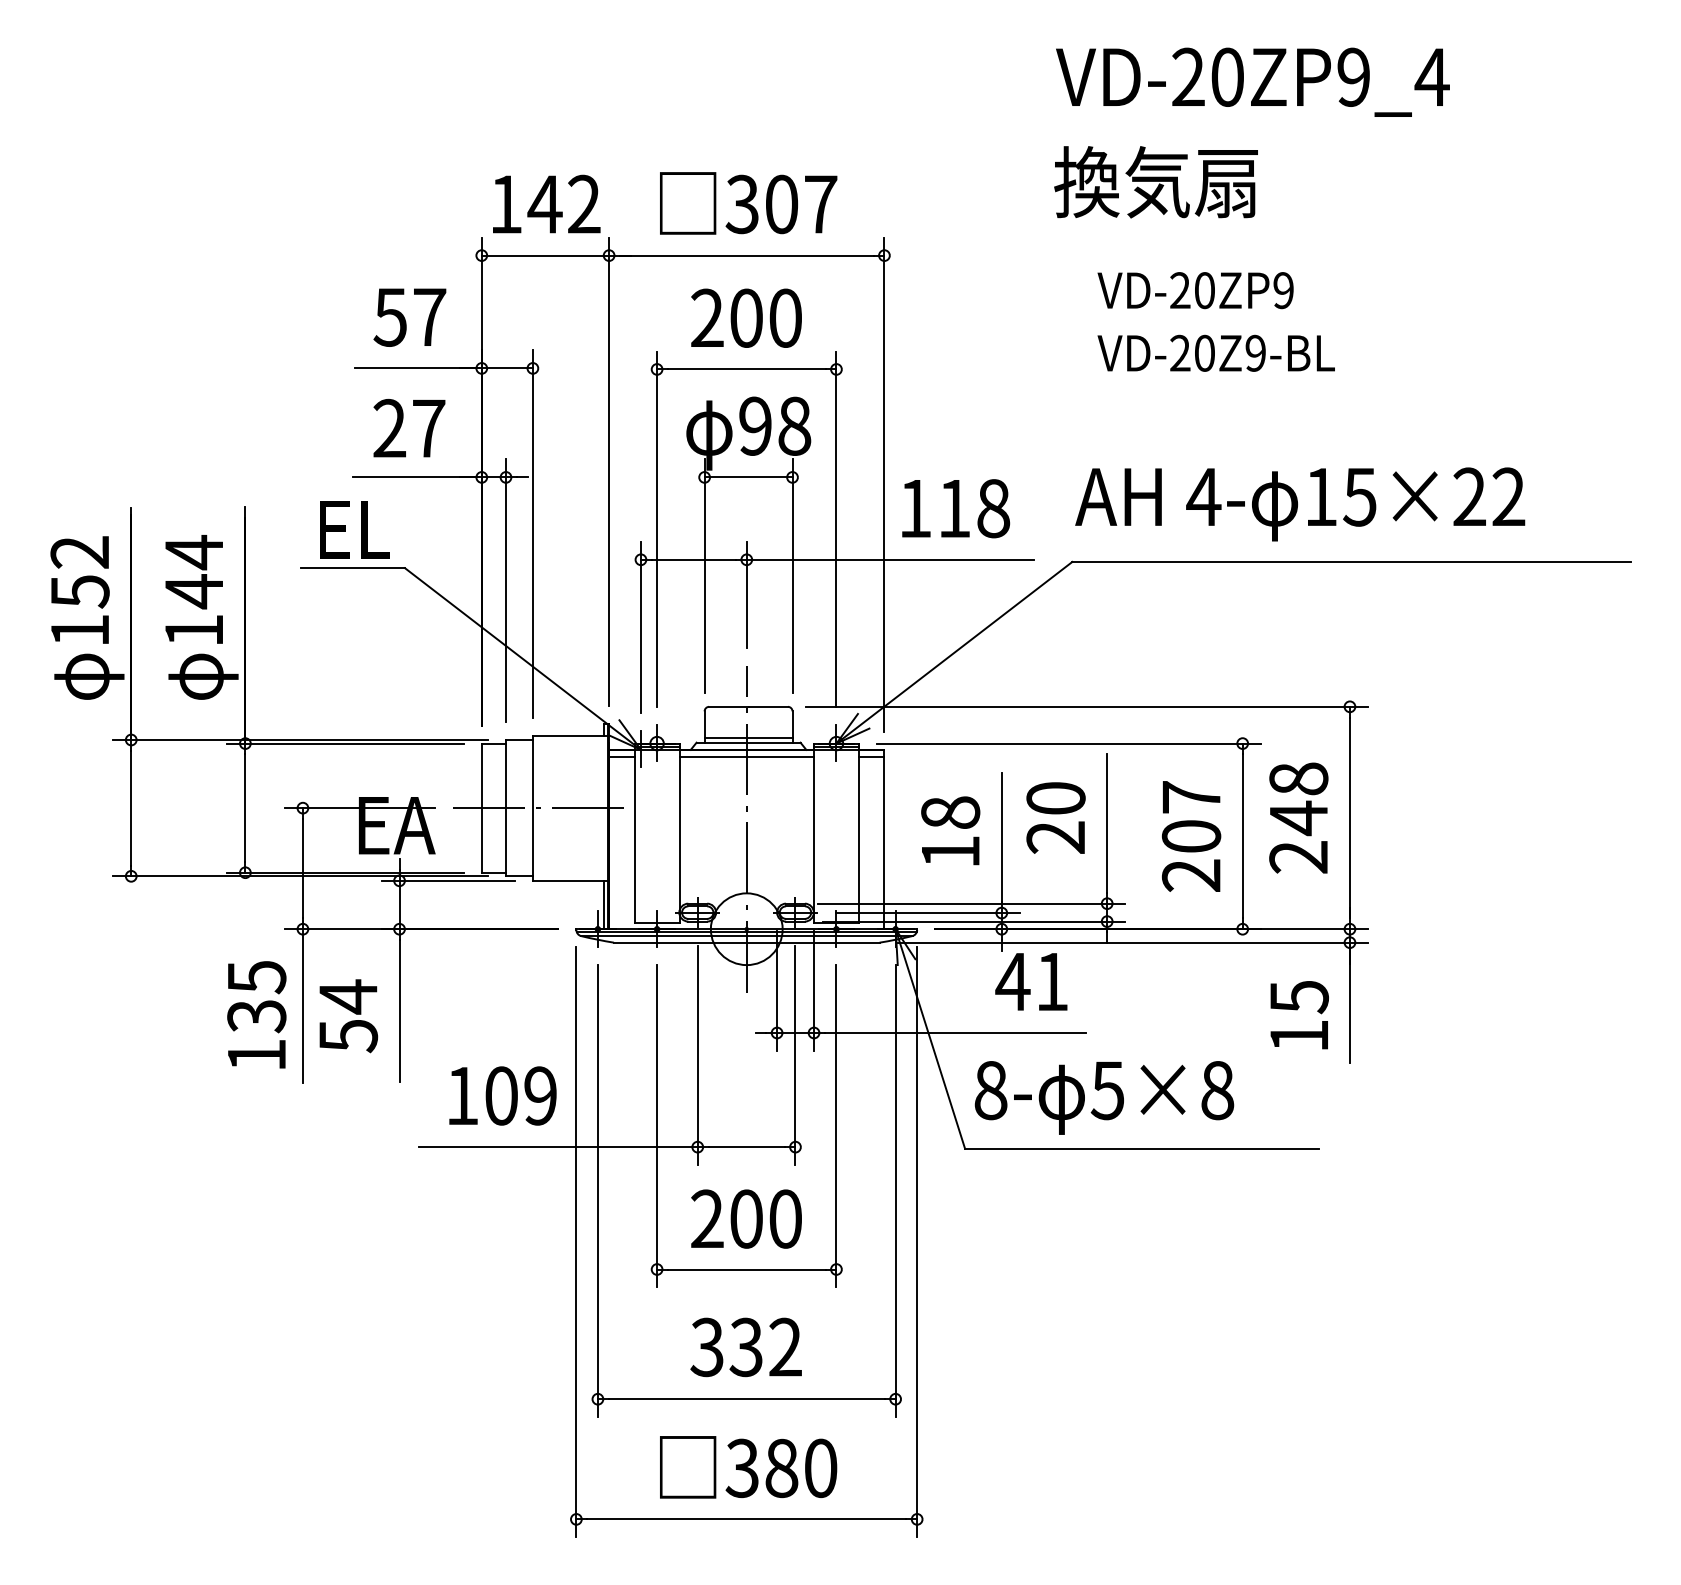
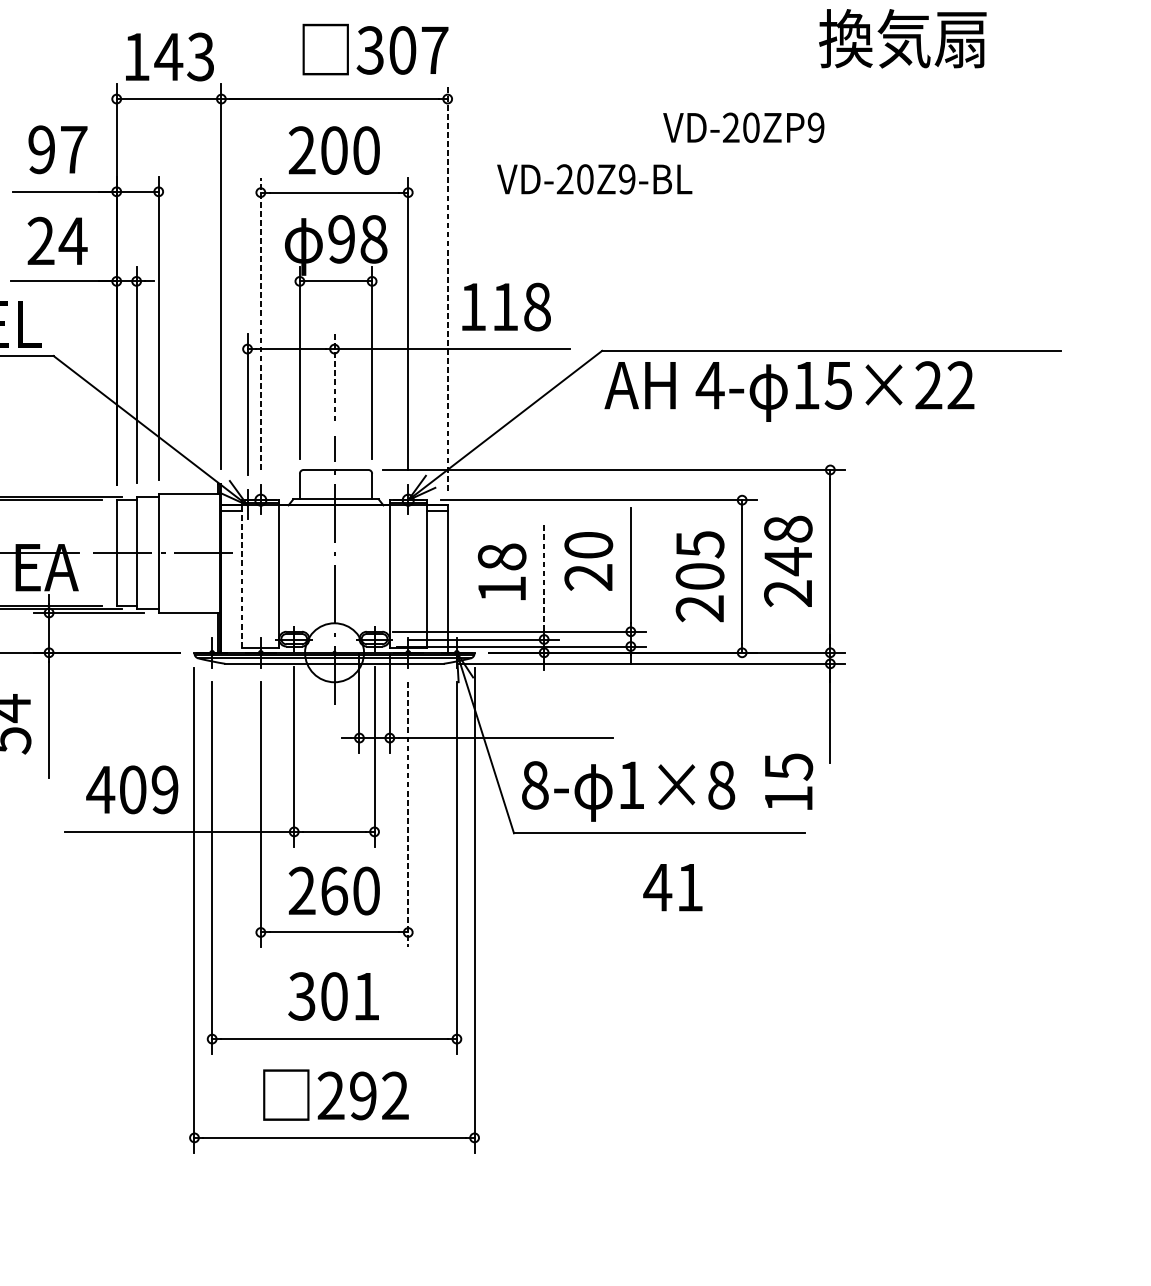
text: (1155, 182) -> (902, 38), moved
text: (748, 203) -> (375, 49), moved
text: (583, 204) -> (200, 57), 142 -> 143
text: (1195, 290) -> (743, 127), moved
text: (389, 316) -> (40, 149), 57 -> 97
text: (1215, 352) -> (594, 178), moved
text: (428, 428) -> (72, 241), 27 -> 24
line: (884, 484) -> (447, 287), solid -> dashed
text: (1300, 504) -> (789, 391), moved
line: (657, 529) -> (261, 324), solid -> dashed
line: (746, 594) -> (334, 377), solid -> dashed
line: (748, 738) -> (335, 496), removed
line: (746, 757) -> (334, 511), removed
text: (1191, 797) -> (700, 544), 207 -> 205
line: (634, 833) -> (242, 574), solid -> dashed
line: (1001, 837) -> (543, 577), solid -> dashed
text: (1031, 981) -> (672, 887), moved
text: (1299, 1015) -> (788, 782), moved
text: (1107, 1090) -> (631, 785), 5×8 -> 1×8
text: (461, 1095) -> (100, 789), 109 -> 409
line: (836, 1126) -> (408, 814), solid -> dashed
text: (746, 1218) -> (334, 890), 200 -> 260
text: (765, 1347) -> (349, 996), 332 -> 301
text: (781, 1468) -> (363, 1096), 380 -> 292

